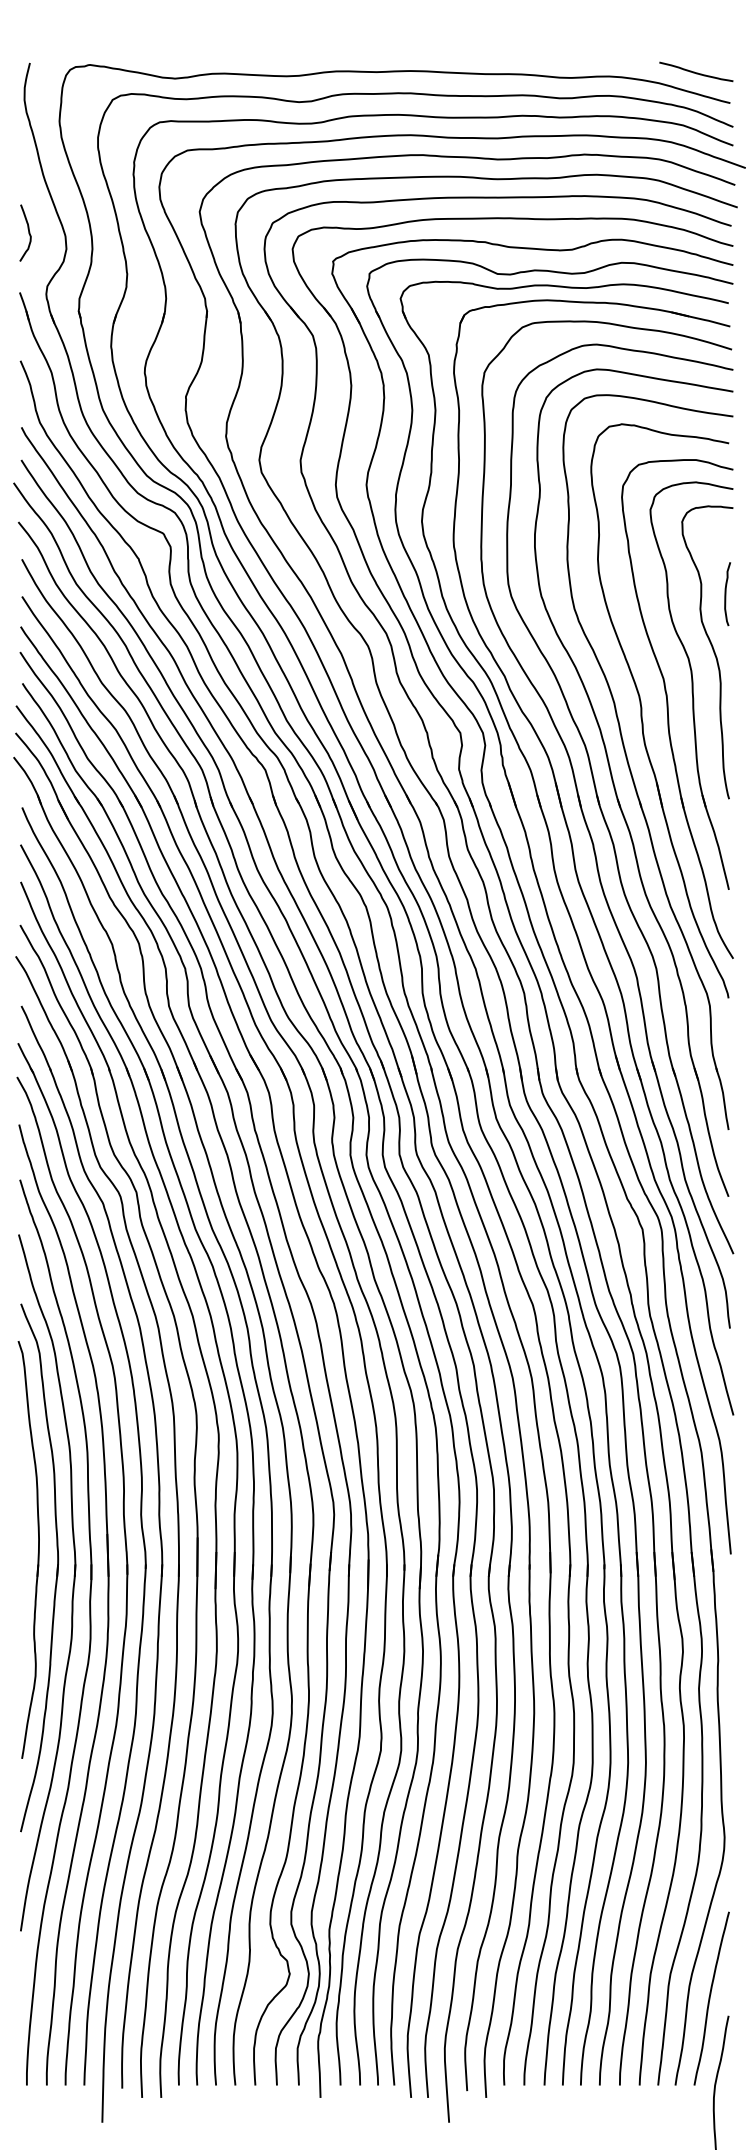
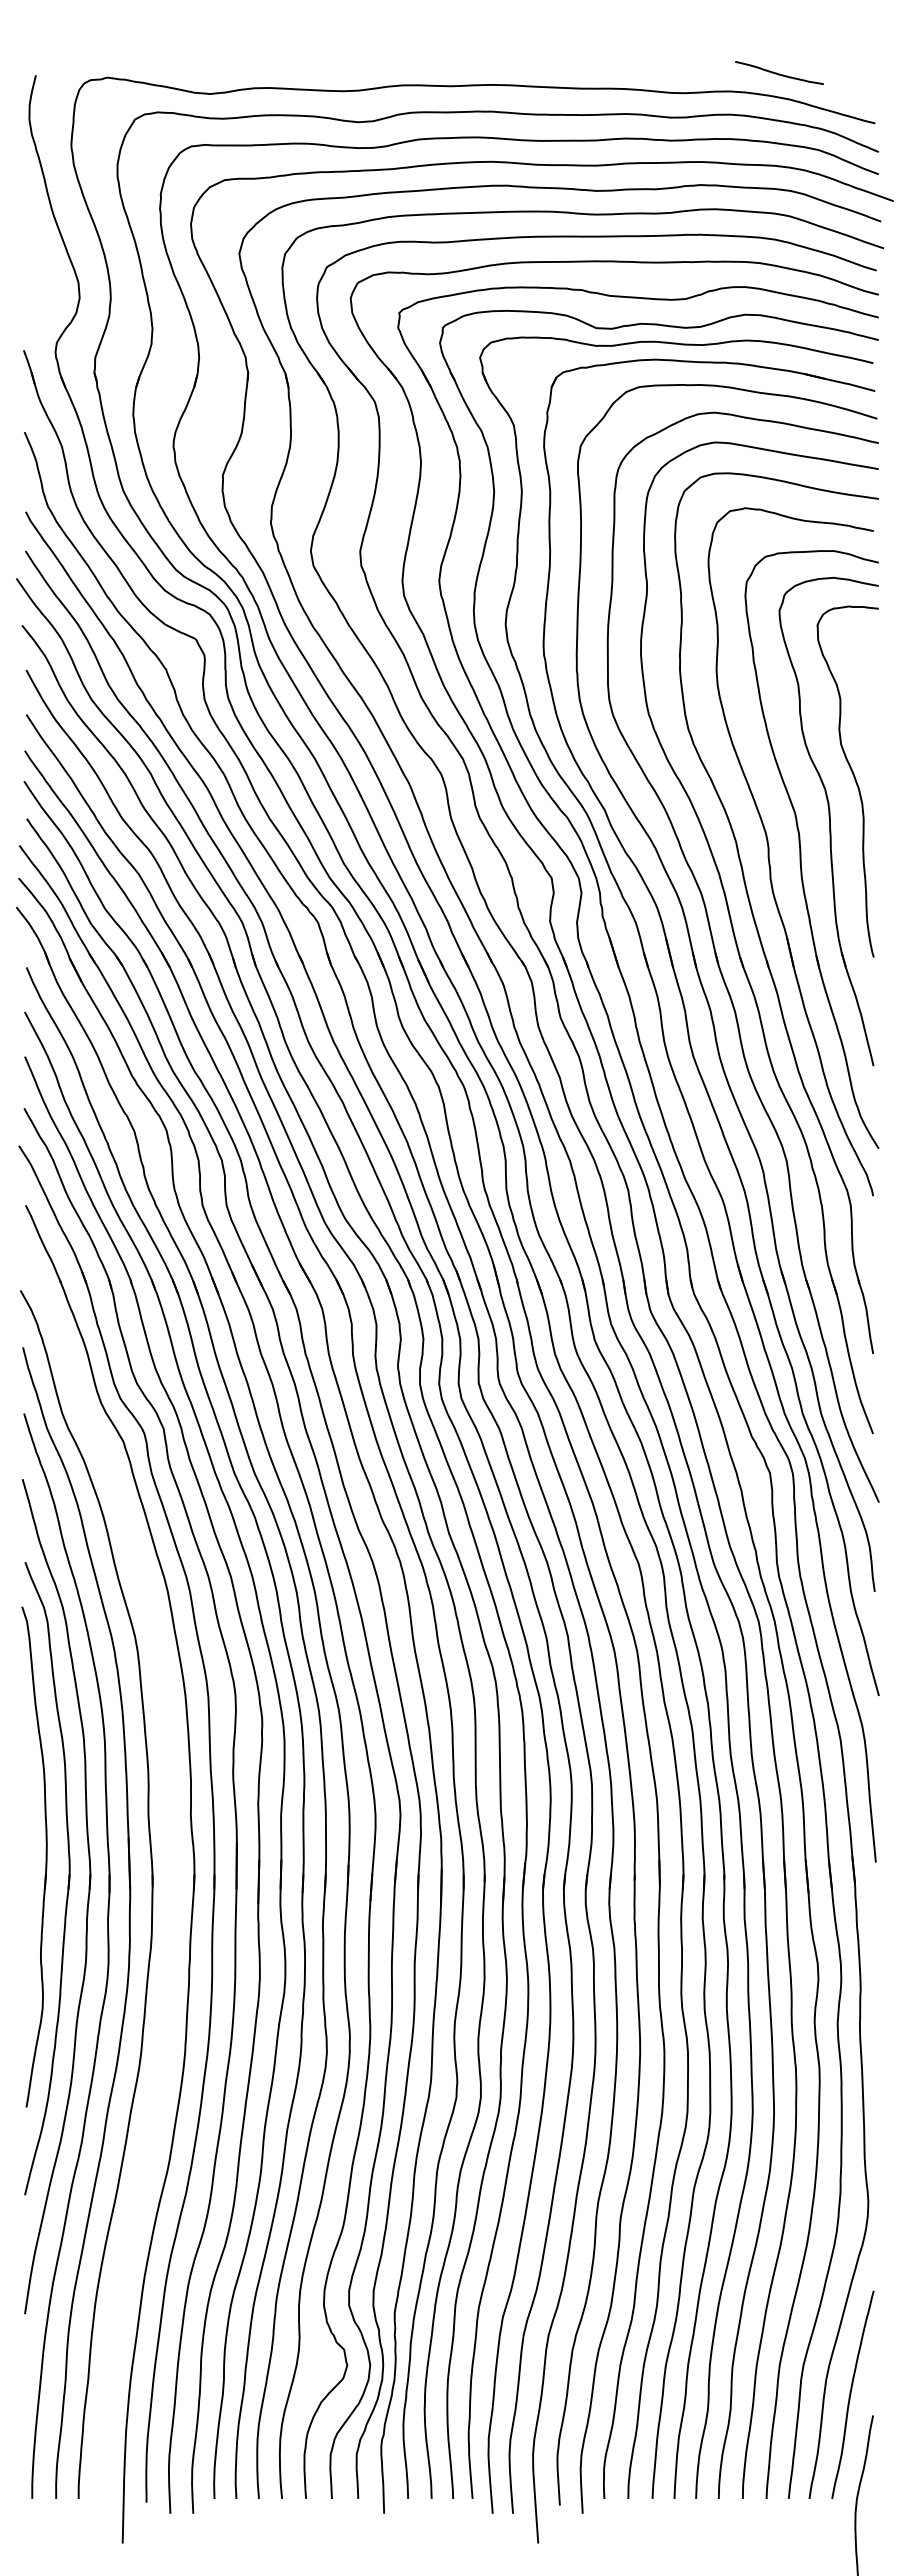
curve: (696, 72) -> (779, 73), moved
curve: (28, 233) -> (34, 279), removed
curve: (726, 593) -> (870, 711), removed
part: (144, 1563) -> (173, 1873), removed

